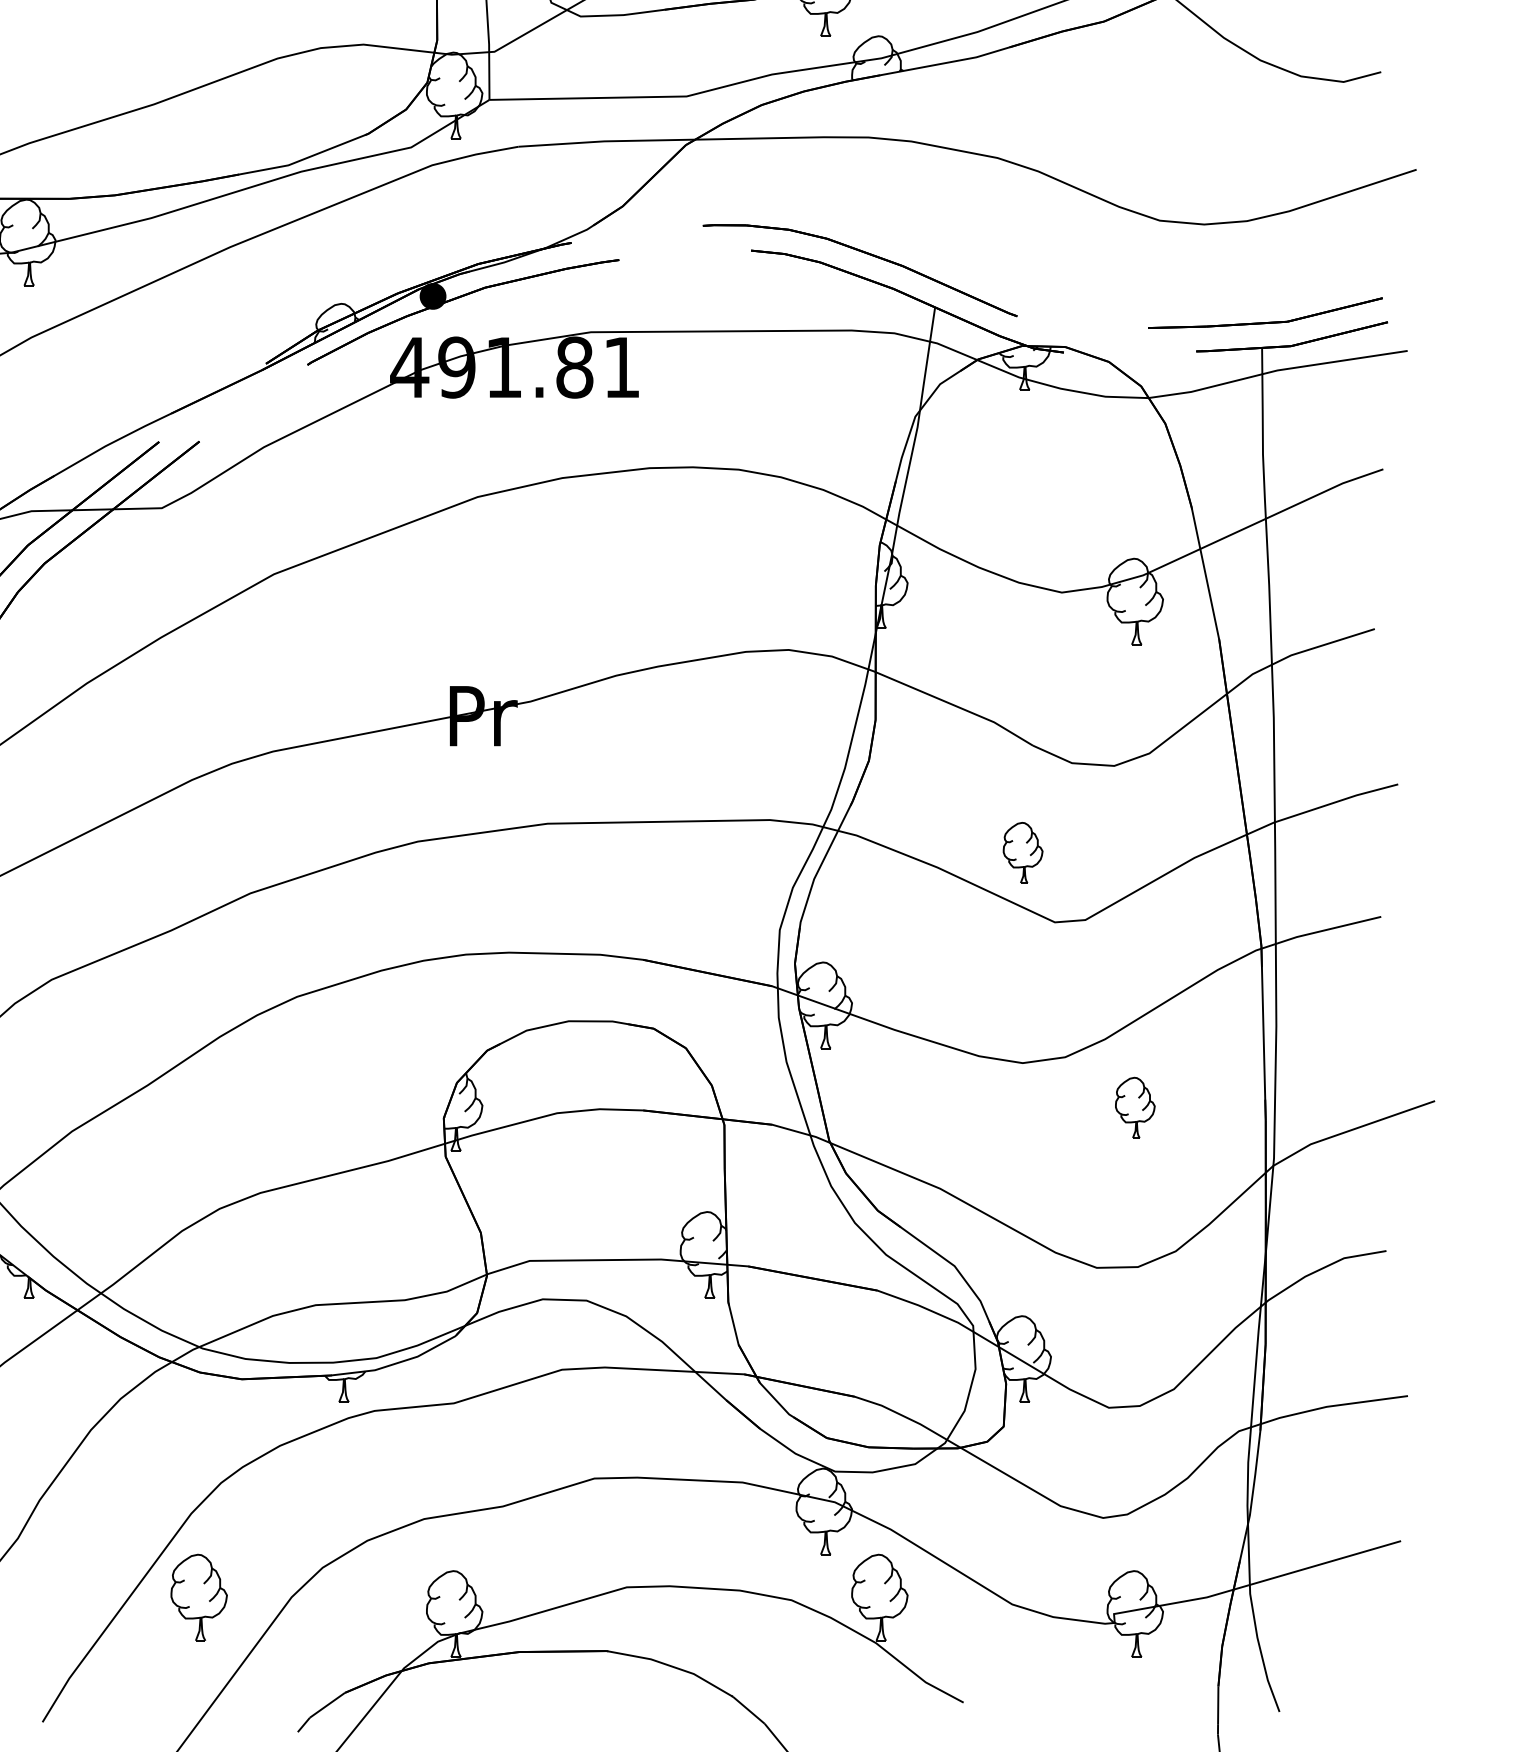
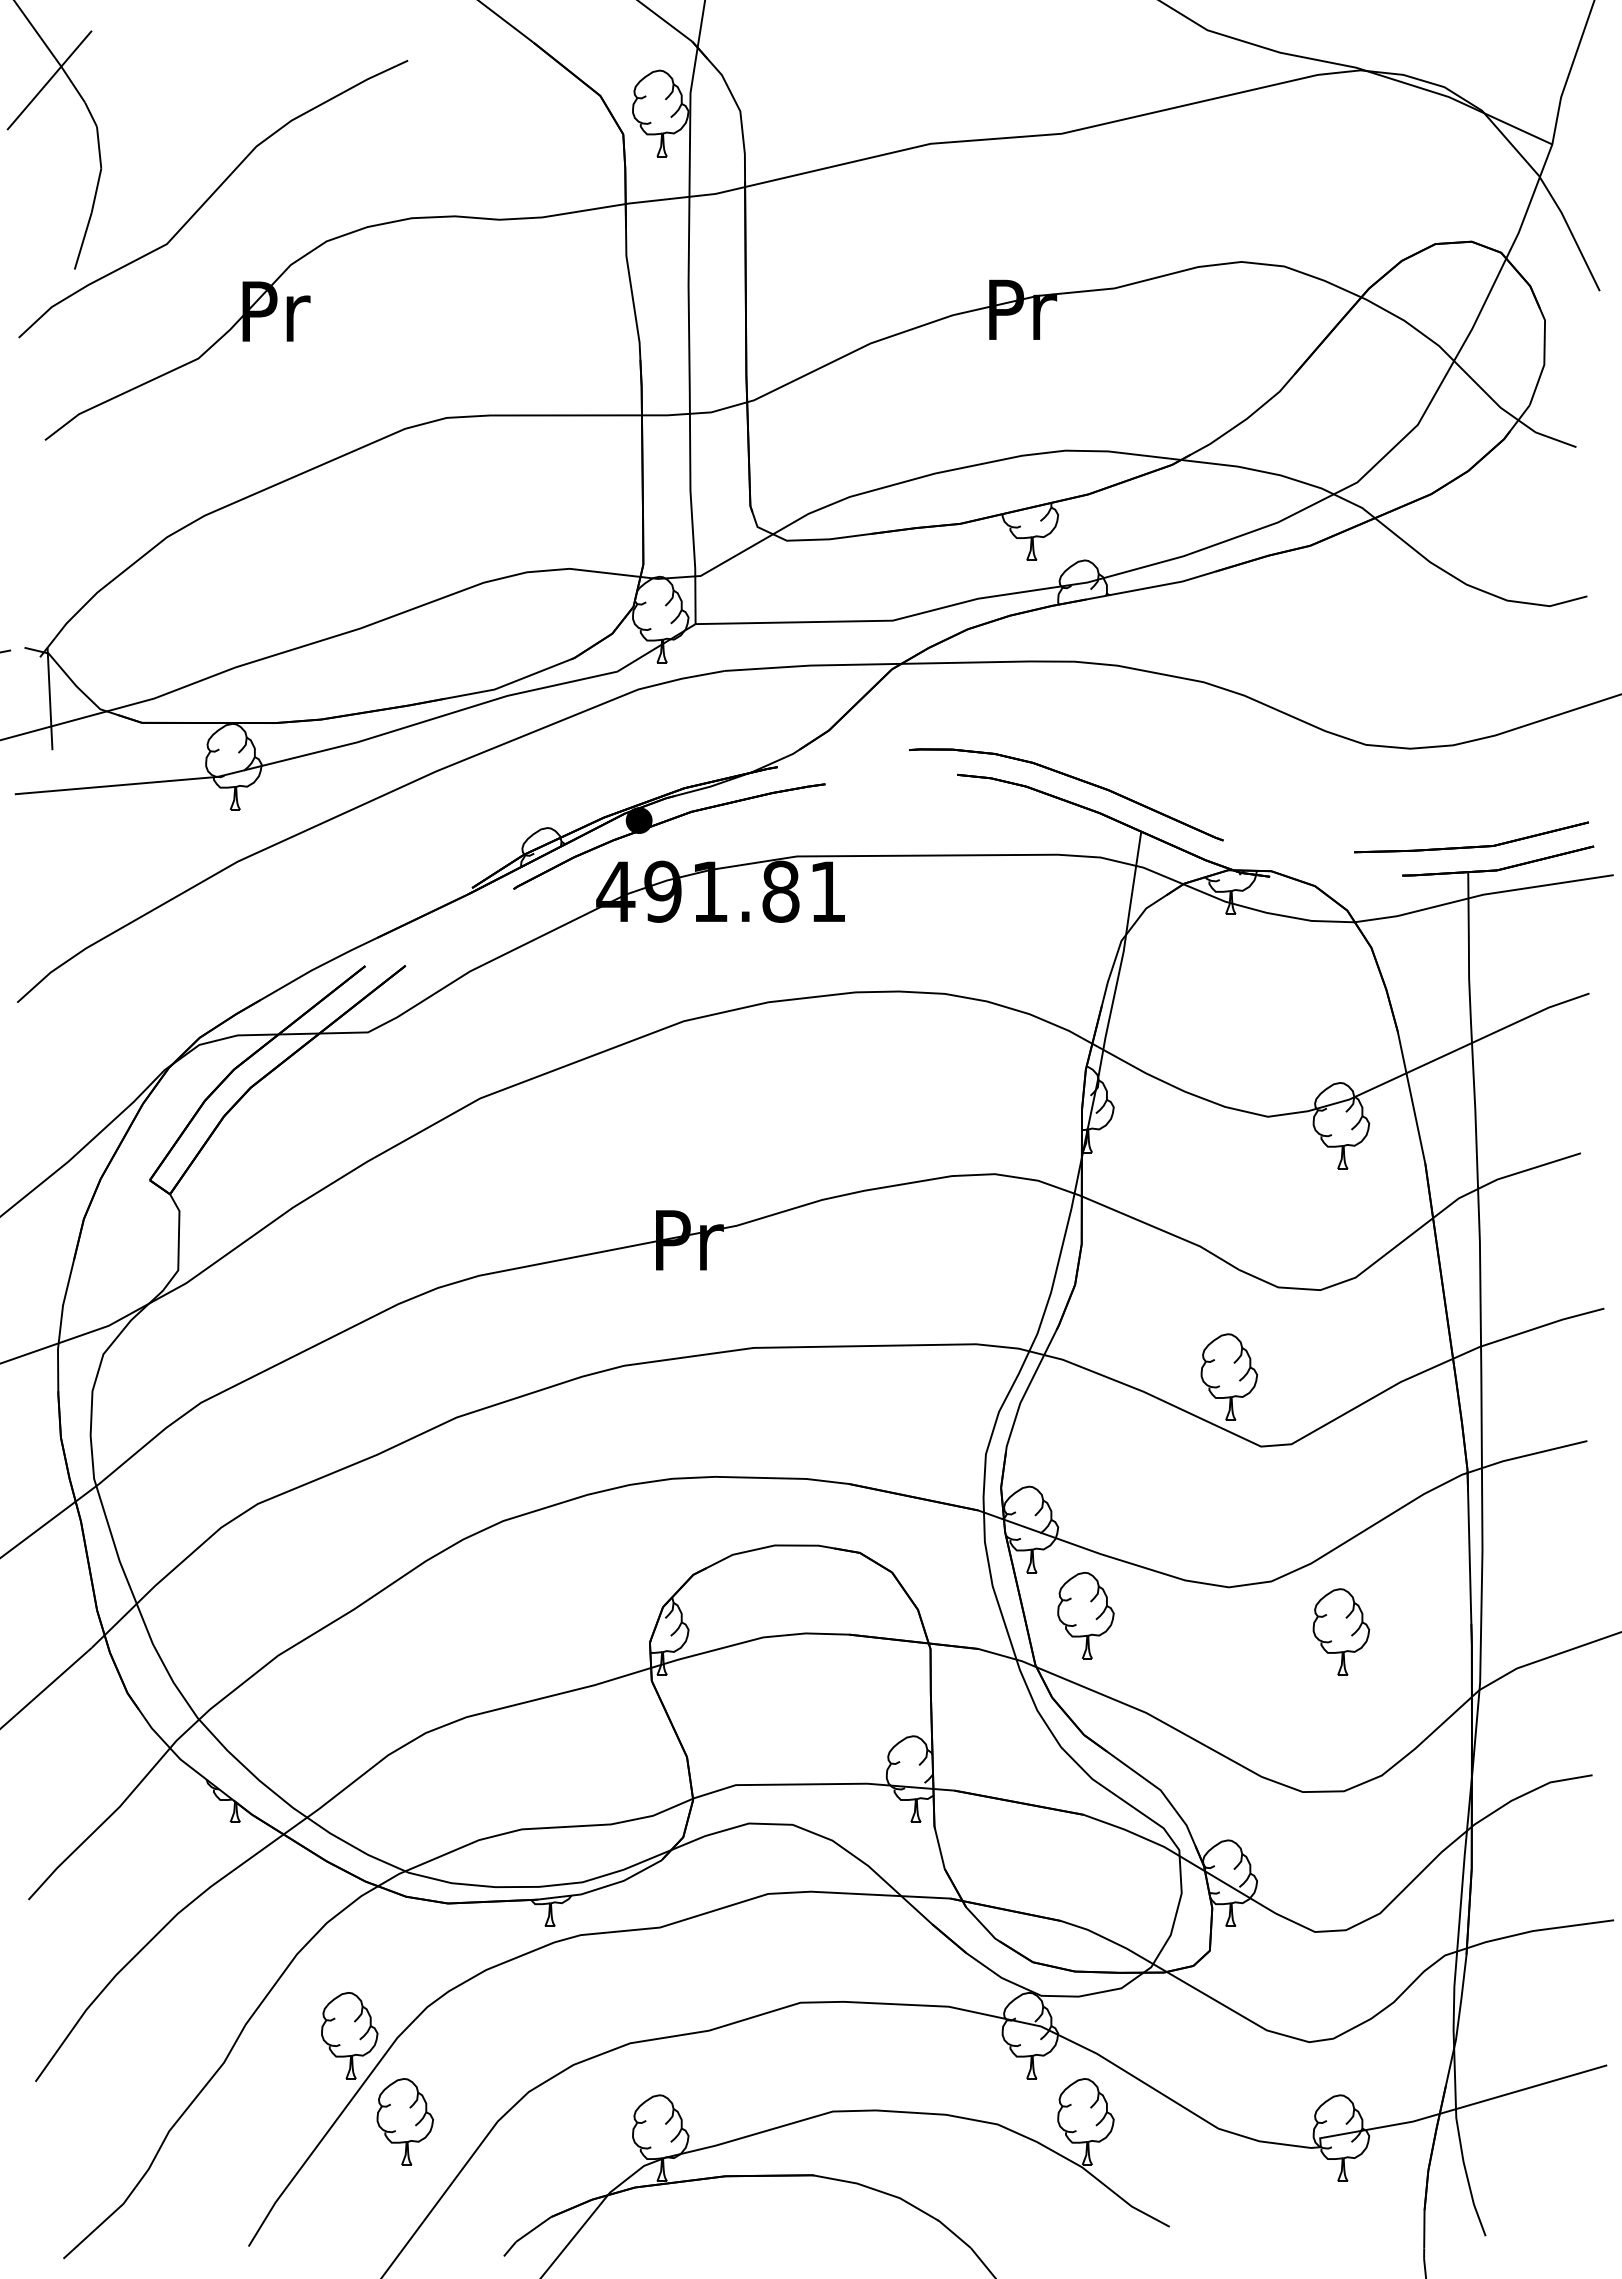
part: (1022, 852) -> (1228, 1376), size x1.43
part: (879, 1091) -> (1085, 1615), added
part: (1135, 1107) -> (1341, 1631), size x1.43
part: (143, 1511) -> (349, 2035), added

